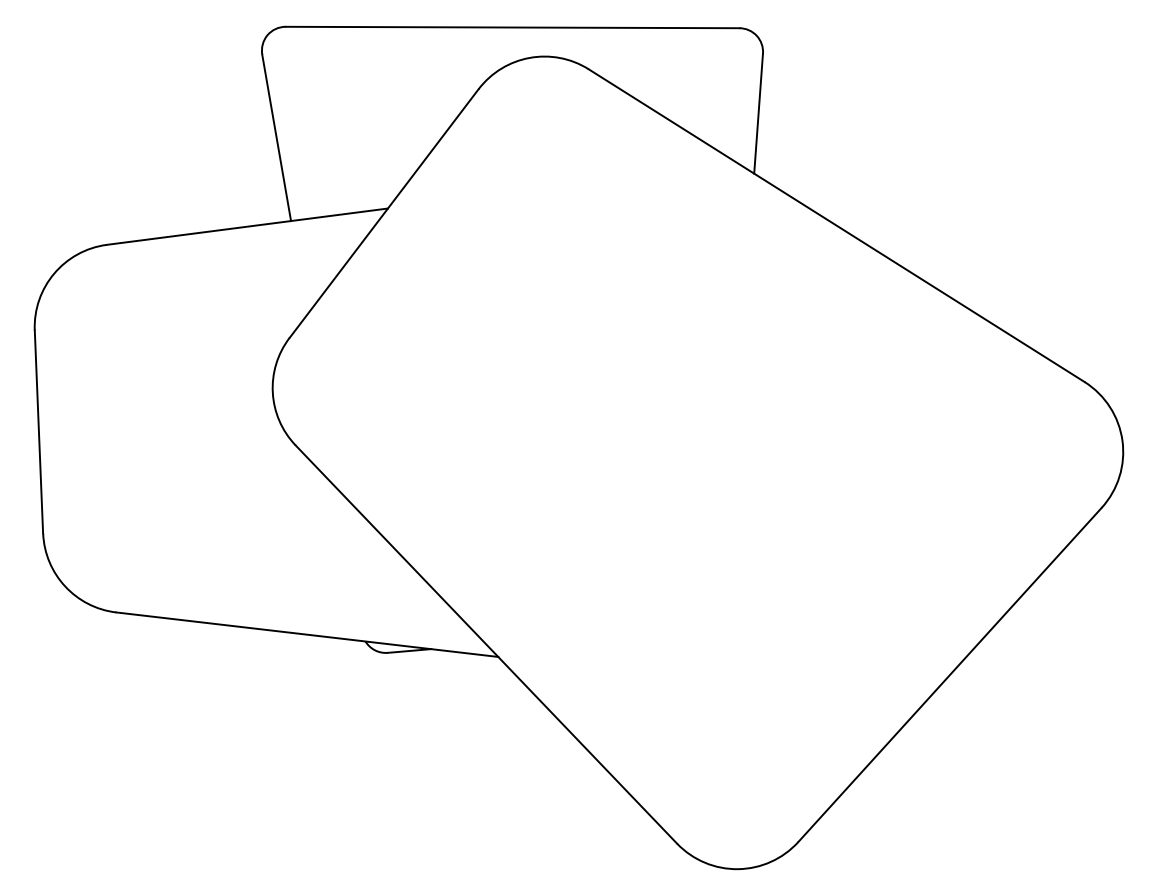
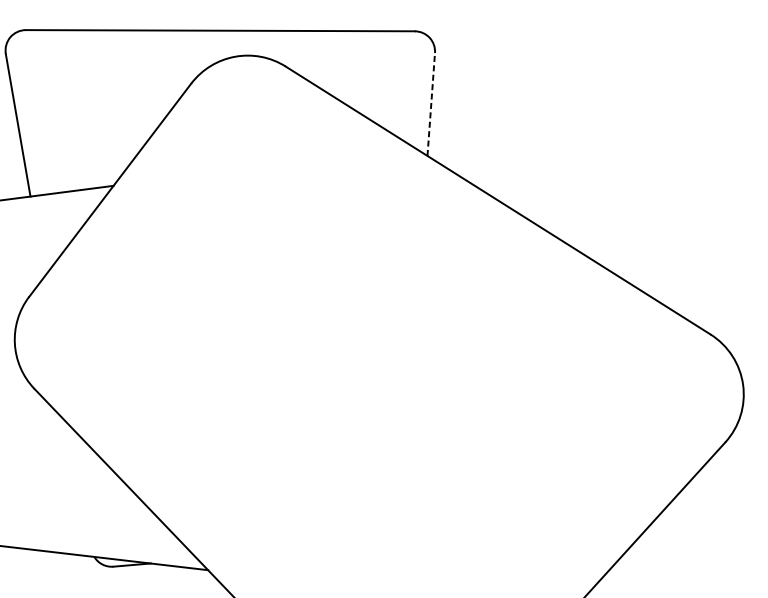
line: (758, 113) -> (431, 104), solid -> dashed

